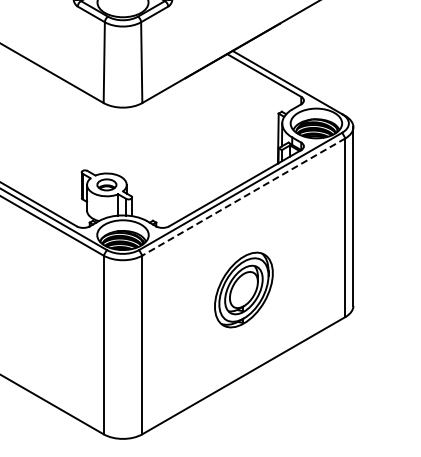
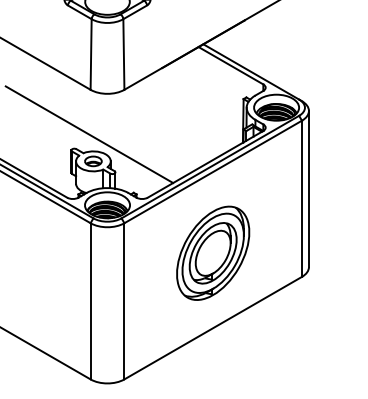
line: (102, 154) -> (89, 134), added
line: (243, 197) -> (212, 172), dashed -> solid
part: (243, 289) -> (212, 252), size x1.43

